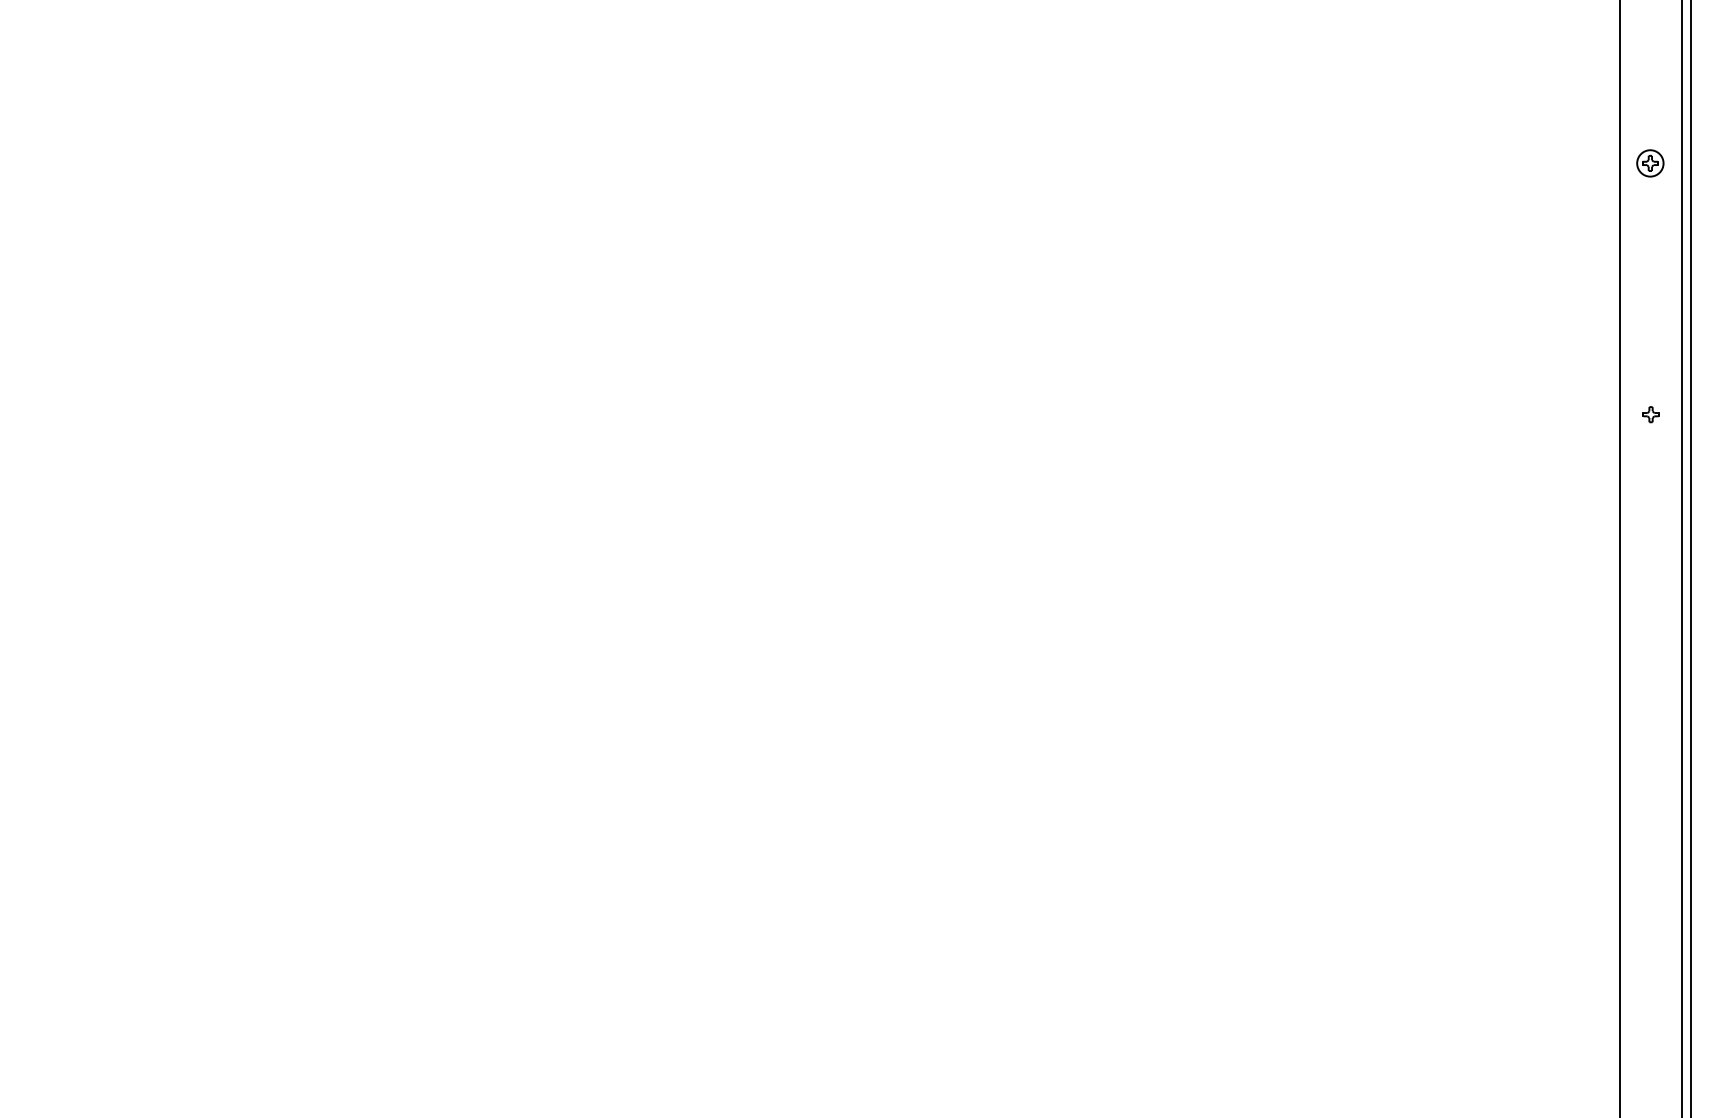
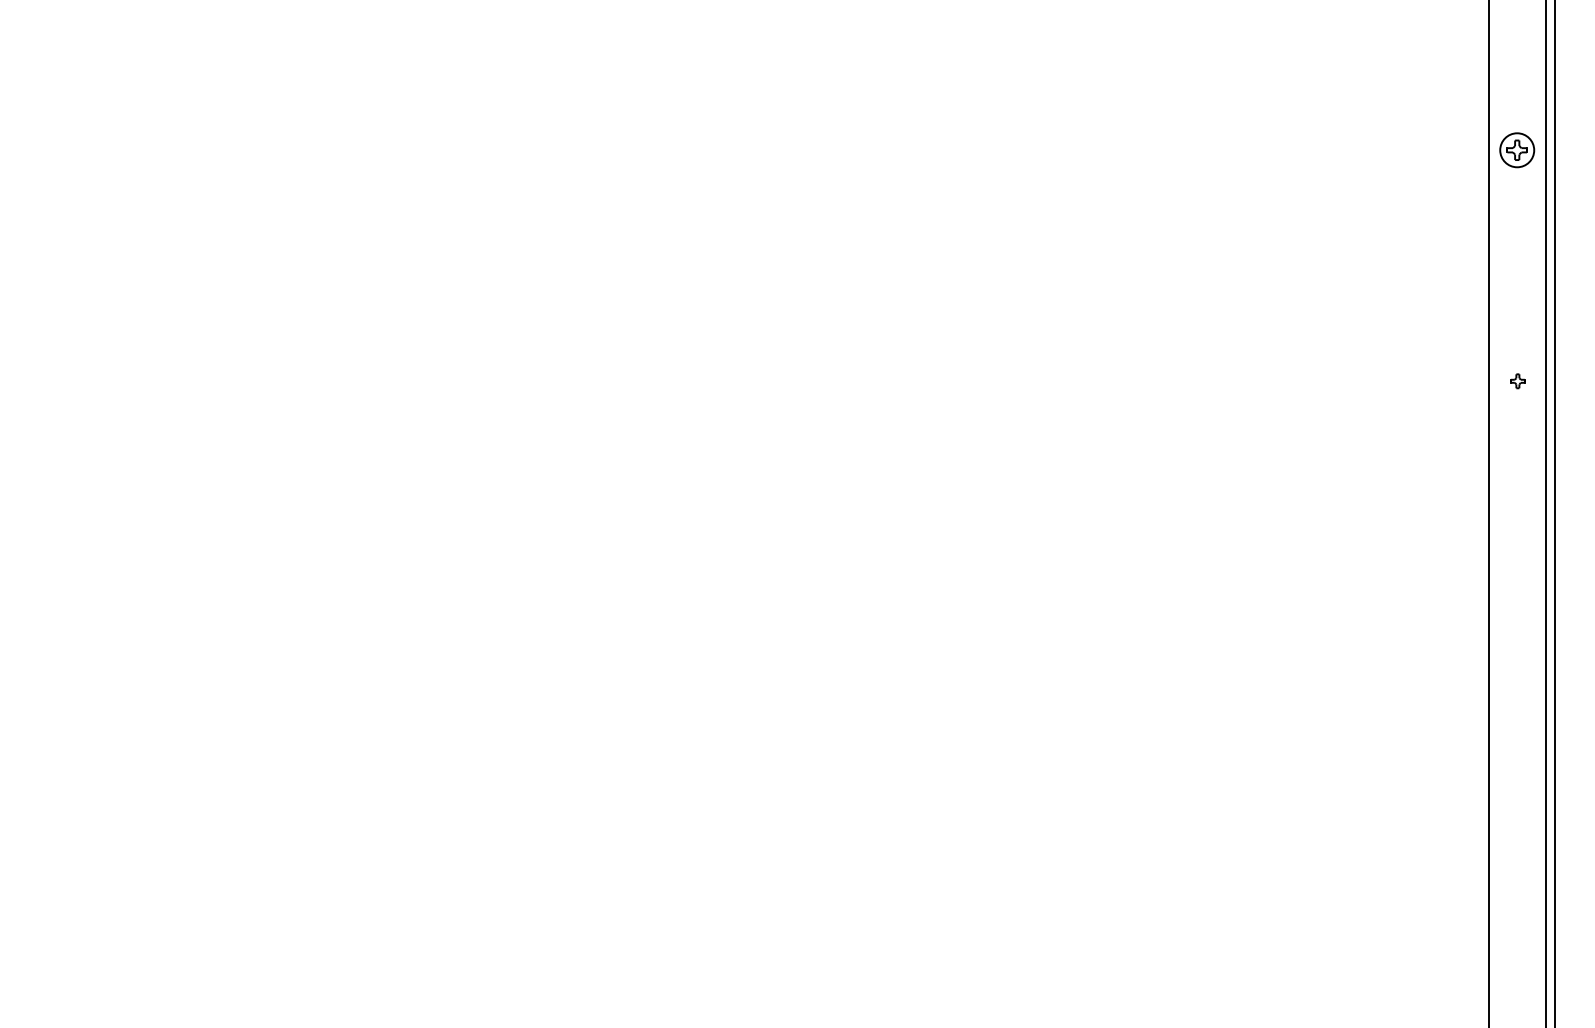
part: (1650, 163) -> (1517, 150), size x1.4

